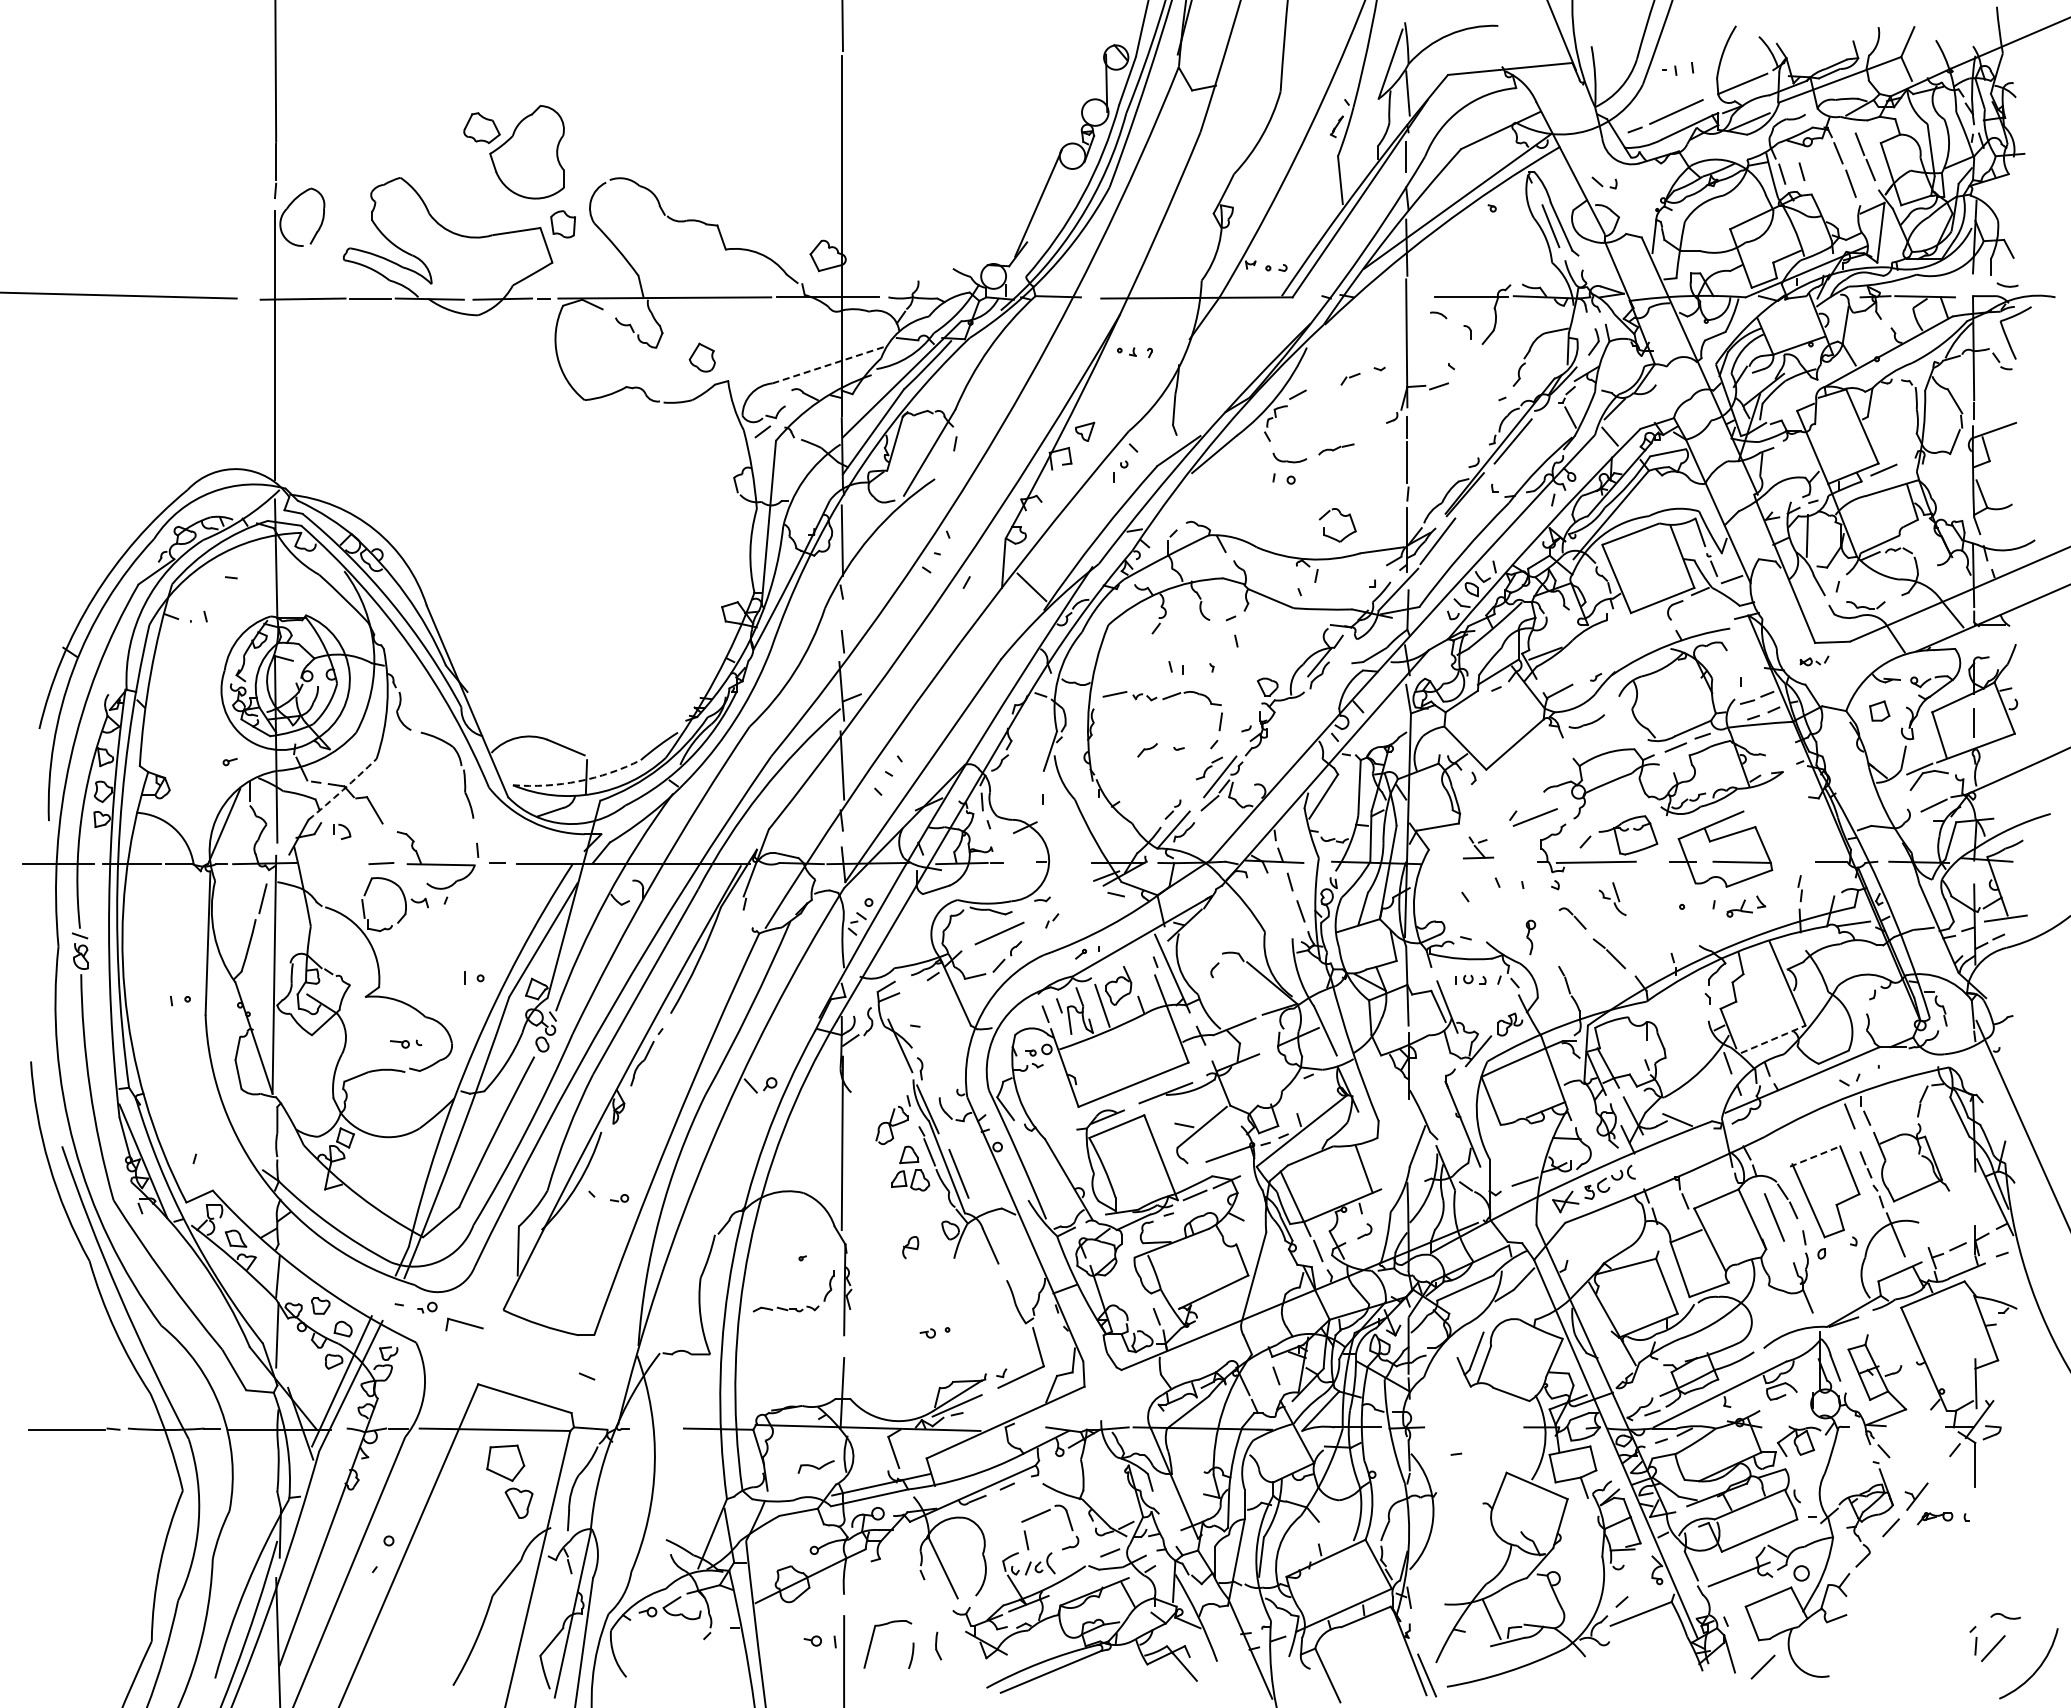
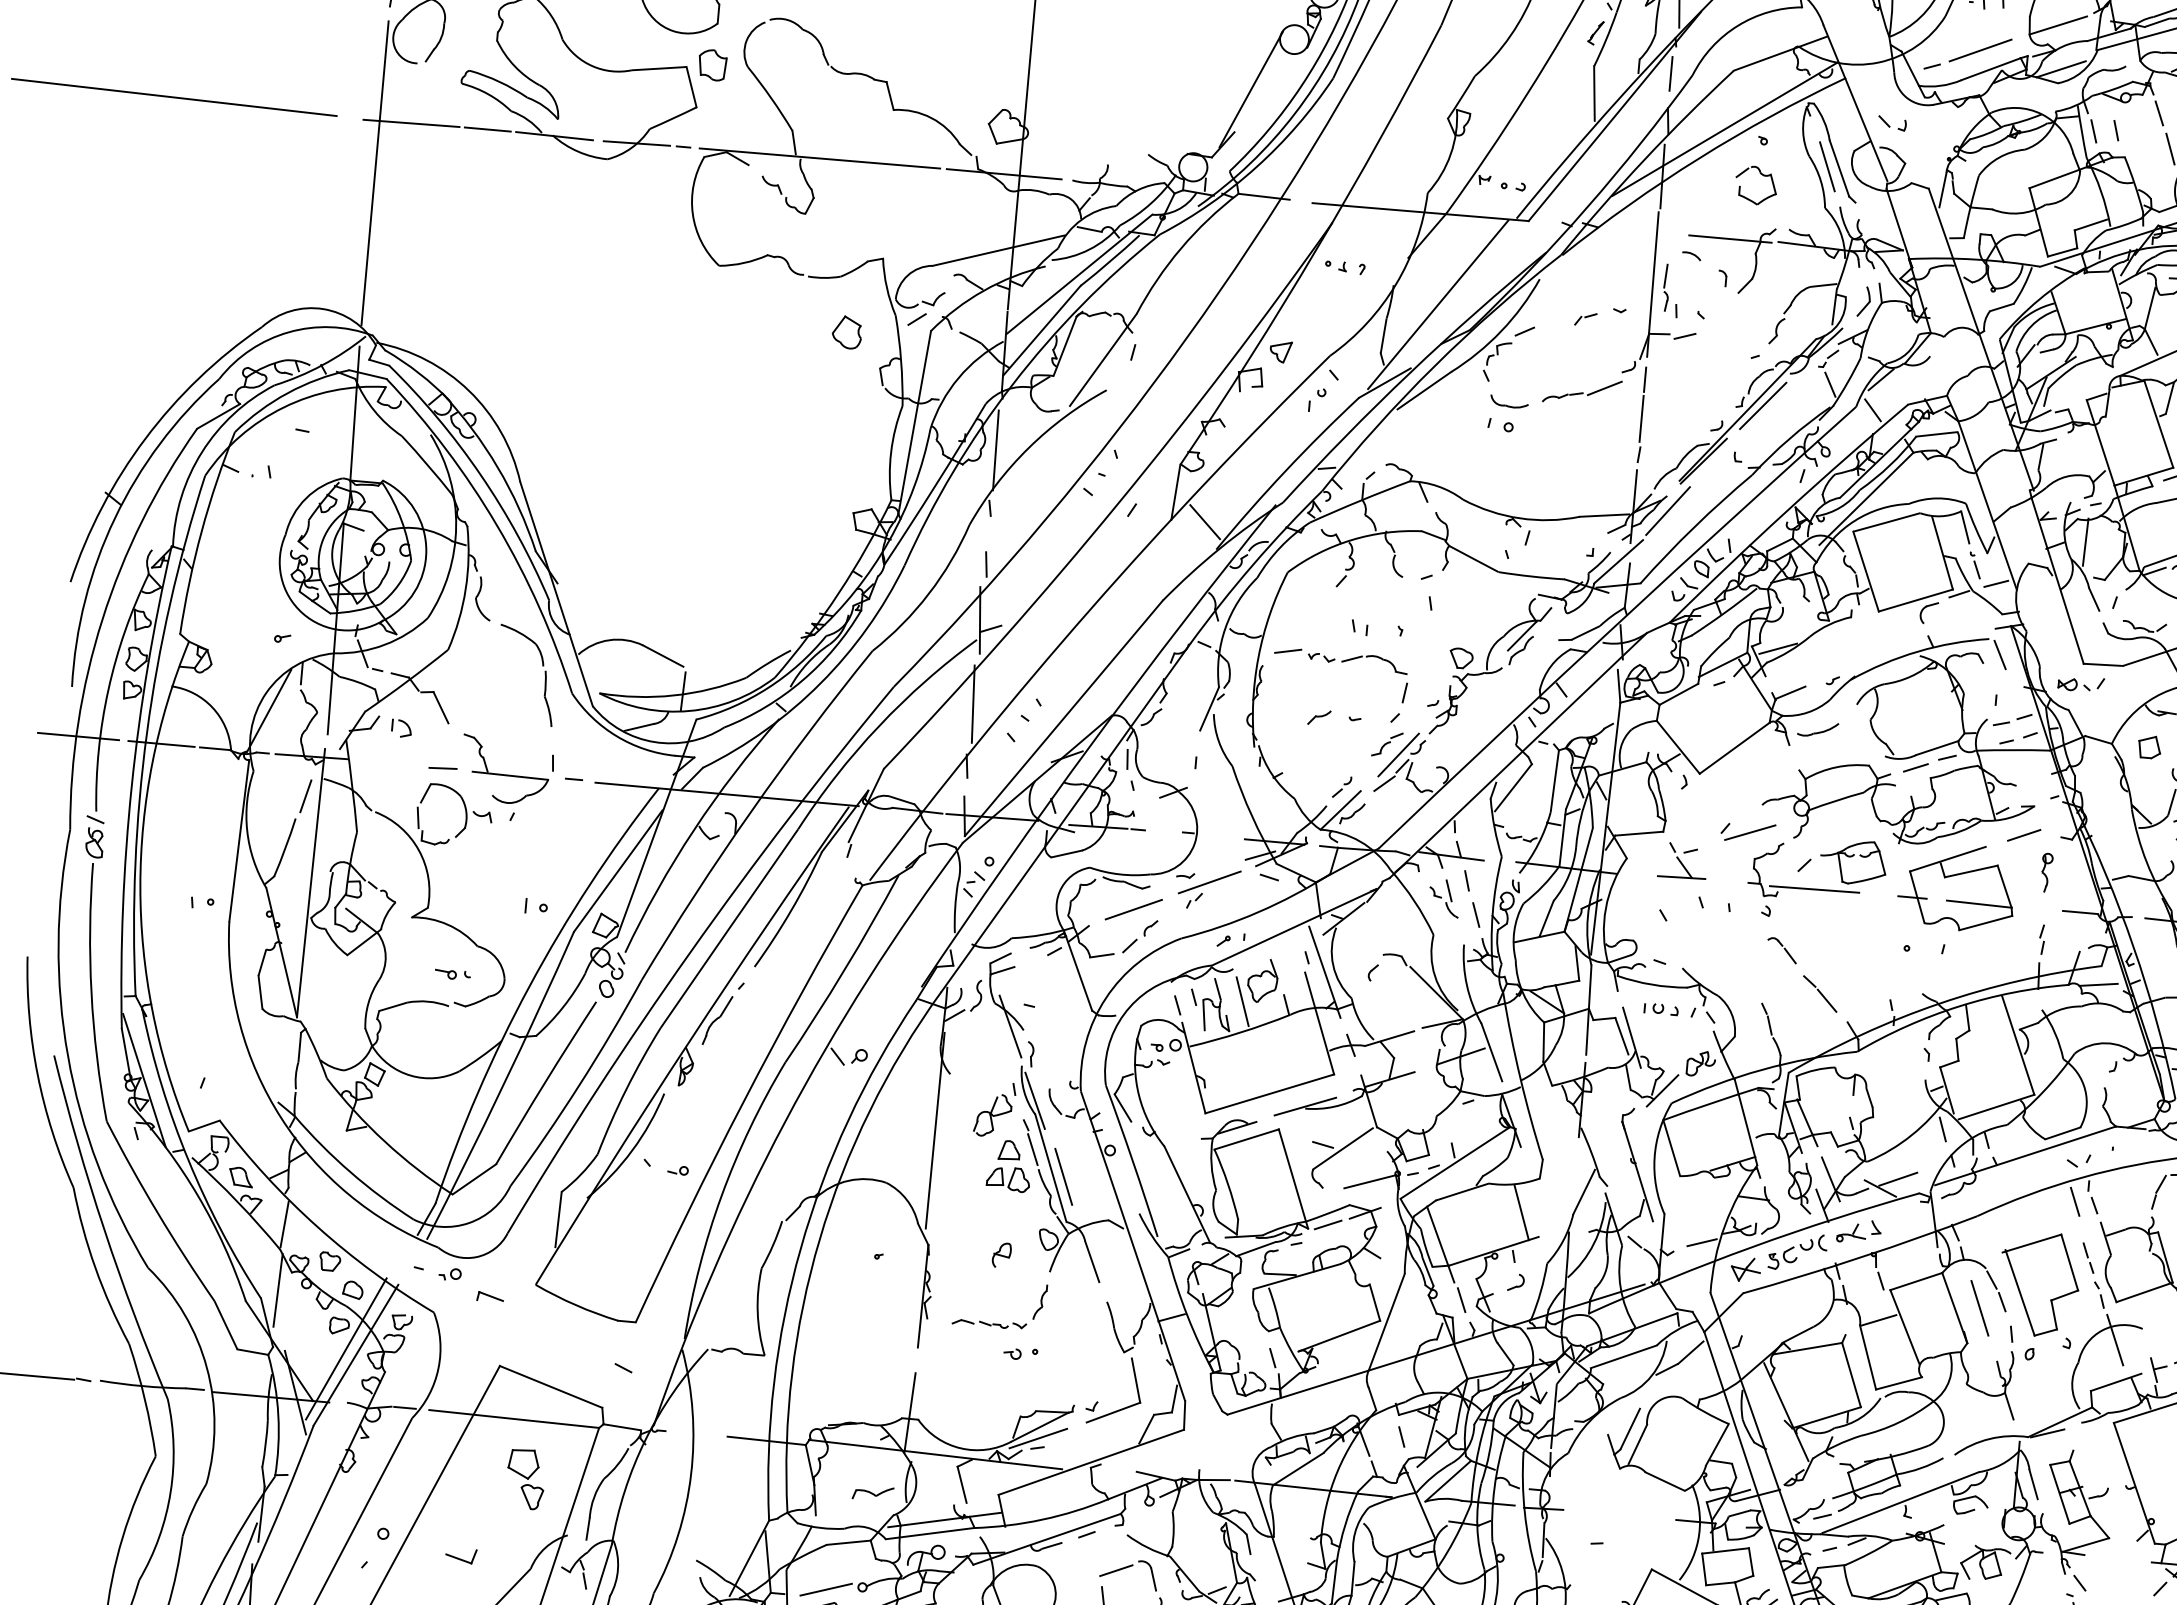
part: (1423, 347) -> (1671, 290), added
part: (701, 357) -> (846, 332), moved
line: (829, 364) -> (999, 250), dashed -> solid
line: (1219, 377) -> (1438, 304), added
line: (1372, 438) -> (1604, 388), added
part: (1342, 516) -> (1762, 176), moved
line: (1740, 641) -> (1999, 654), added
part: (1814, 660) -> (2081, 683), size x1.43
arc: (578, 781) -> (673, 695), dashed -> solid
arc: (343, 790) -> (407, 682), dashed -> solid
line: (1776, 798) -> (2024, 835), added
part: (1478, 847) -> (1683, 860), size x1.43
part: (1612, 899) -> (1444, 898), moved
line: (1063, 903) -> (1208, 882), added
part: (1746, 906) -> (1859, 1231), moved
part: (1530, 937) -> (2046, 872), moved
line: (1773, 1039) -> (1996, 1107), dashed -> solid
line: (1692, 1110) -> (1898, 1179), added
line: (1815, 1156) -> (2032, 1243), dashed -> solid
part: (793, 1308) -> (997, 1324), moved
part: (464, 1324) -> (490, 1297), size x0.62
part: (509, 1481) -> (525, 1478), size x0.71
part: (459, 1554) -> (461, 1556), added
line: (782, 1555) -> (826, 1589), added

